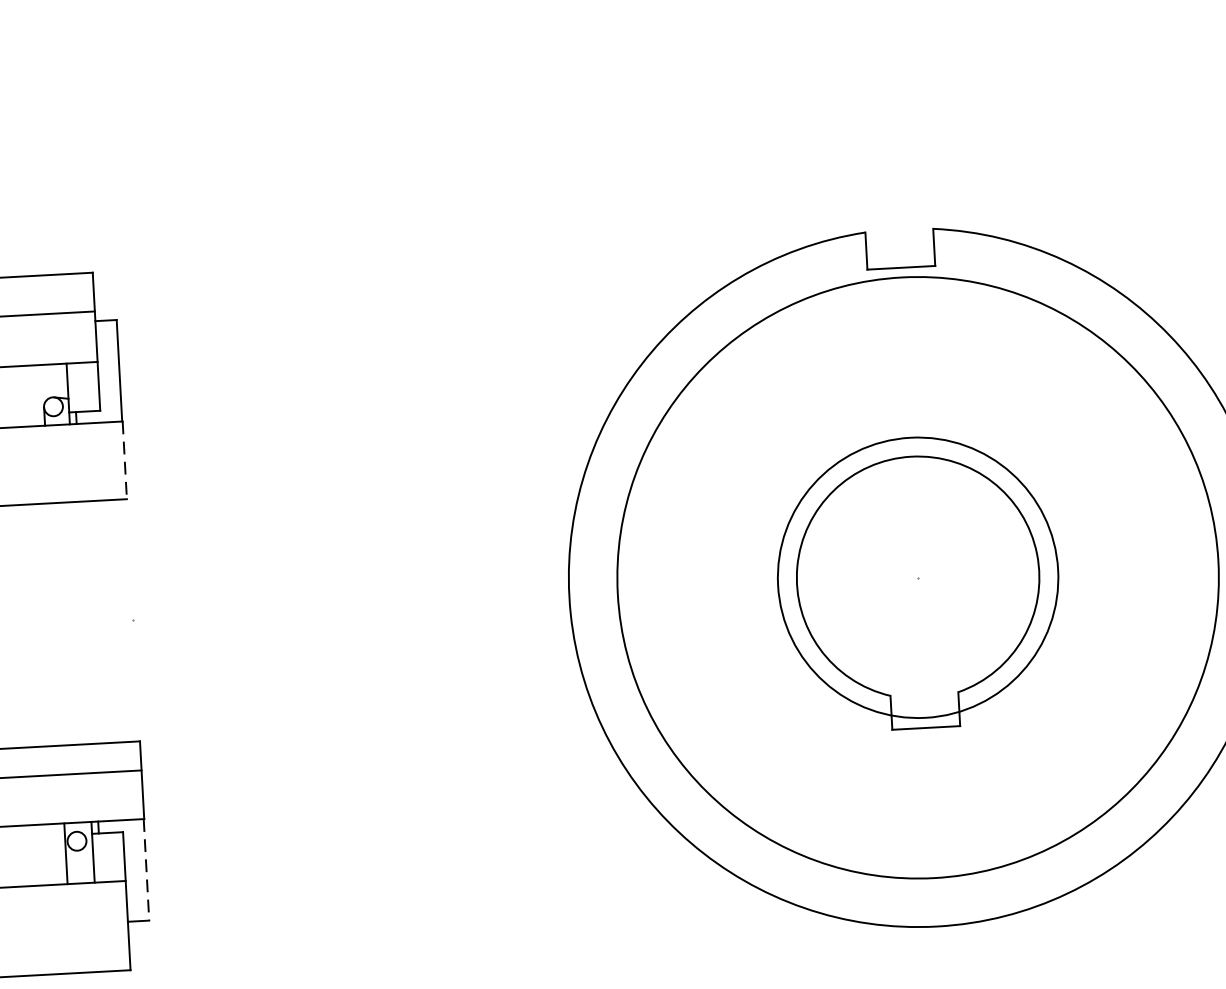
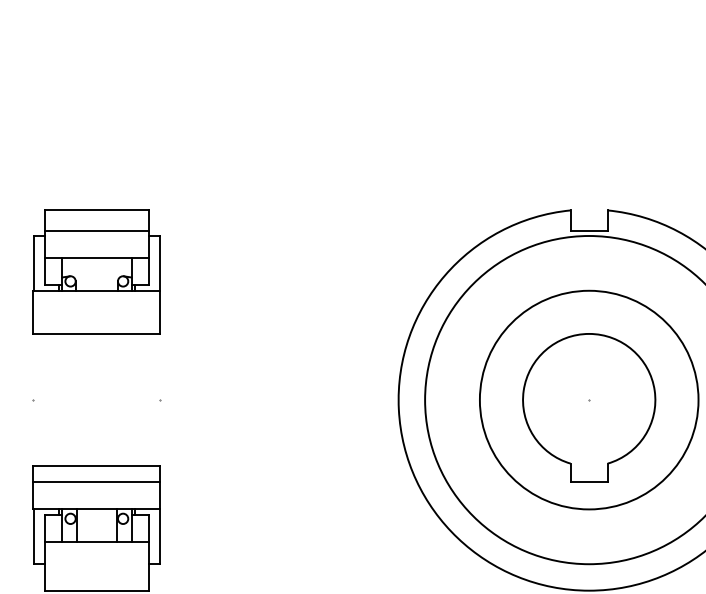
line: (125, 461) -> (160, 313), dashed -> solid
circle: (916, 576) -> (588, 399), size x1.43
line: (147, 869) -> (160, 536), dashed -> solid

